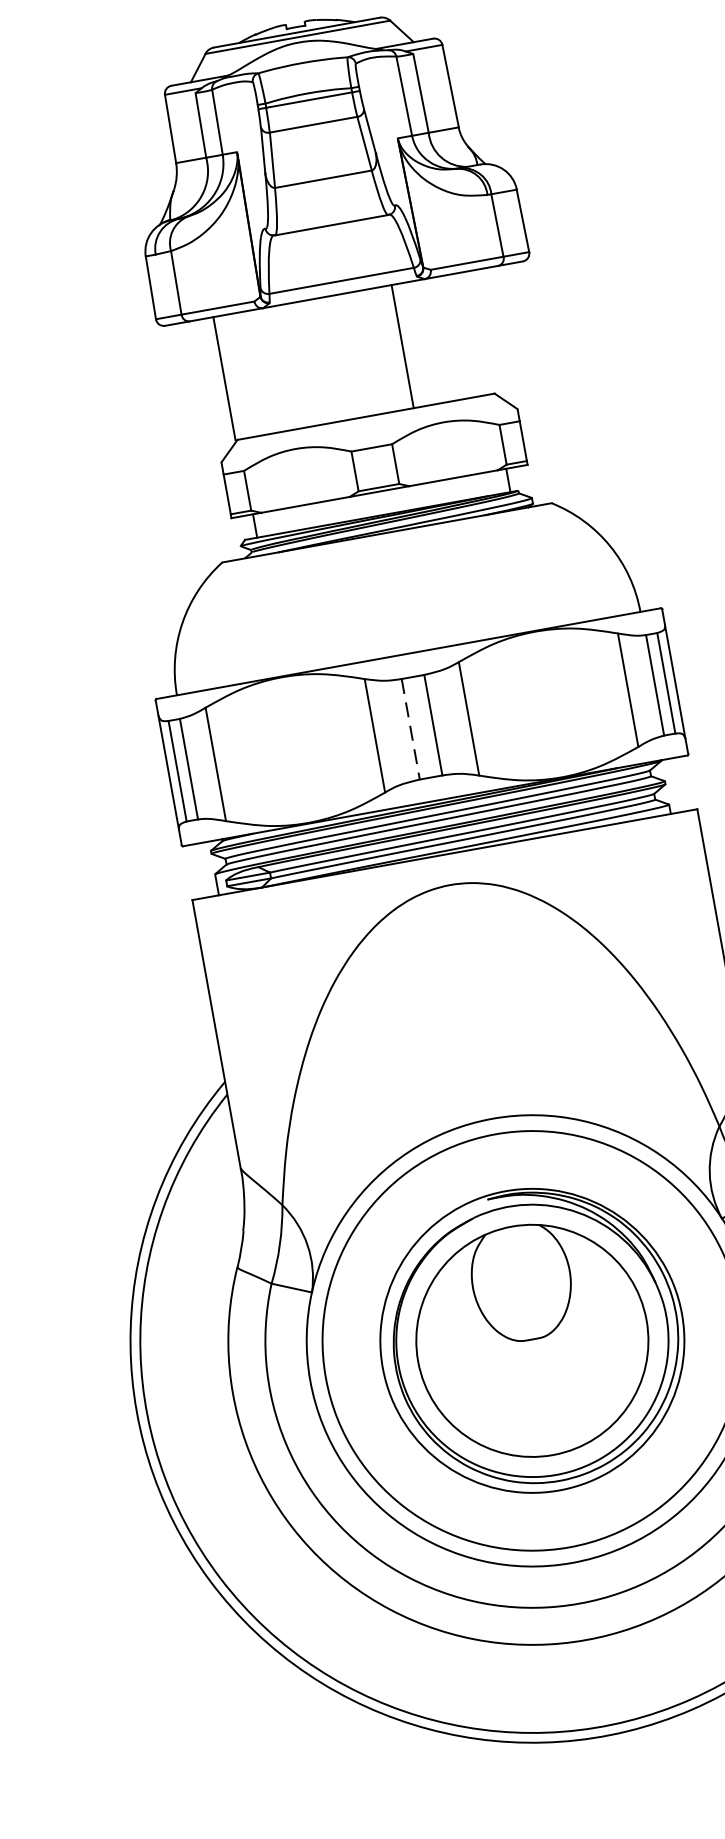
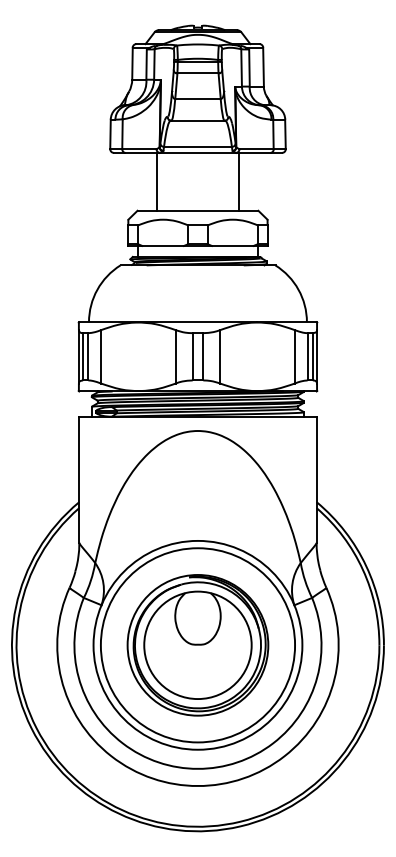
line: (402, 345) -> (239, 181), moved
line: (224, 377) -> (156, 181), moved
line: (410, 728) -> (192, 356), dashed -> solid

